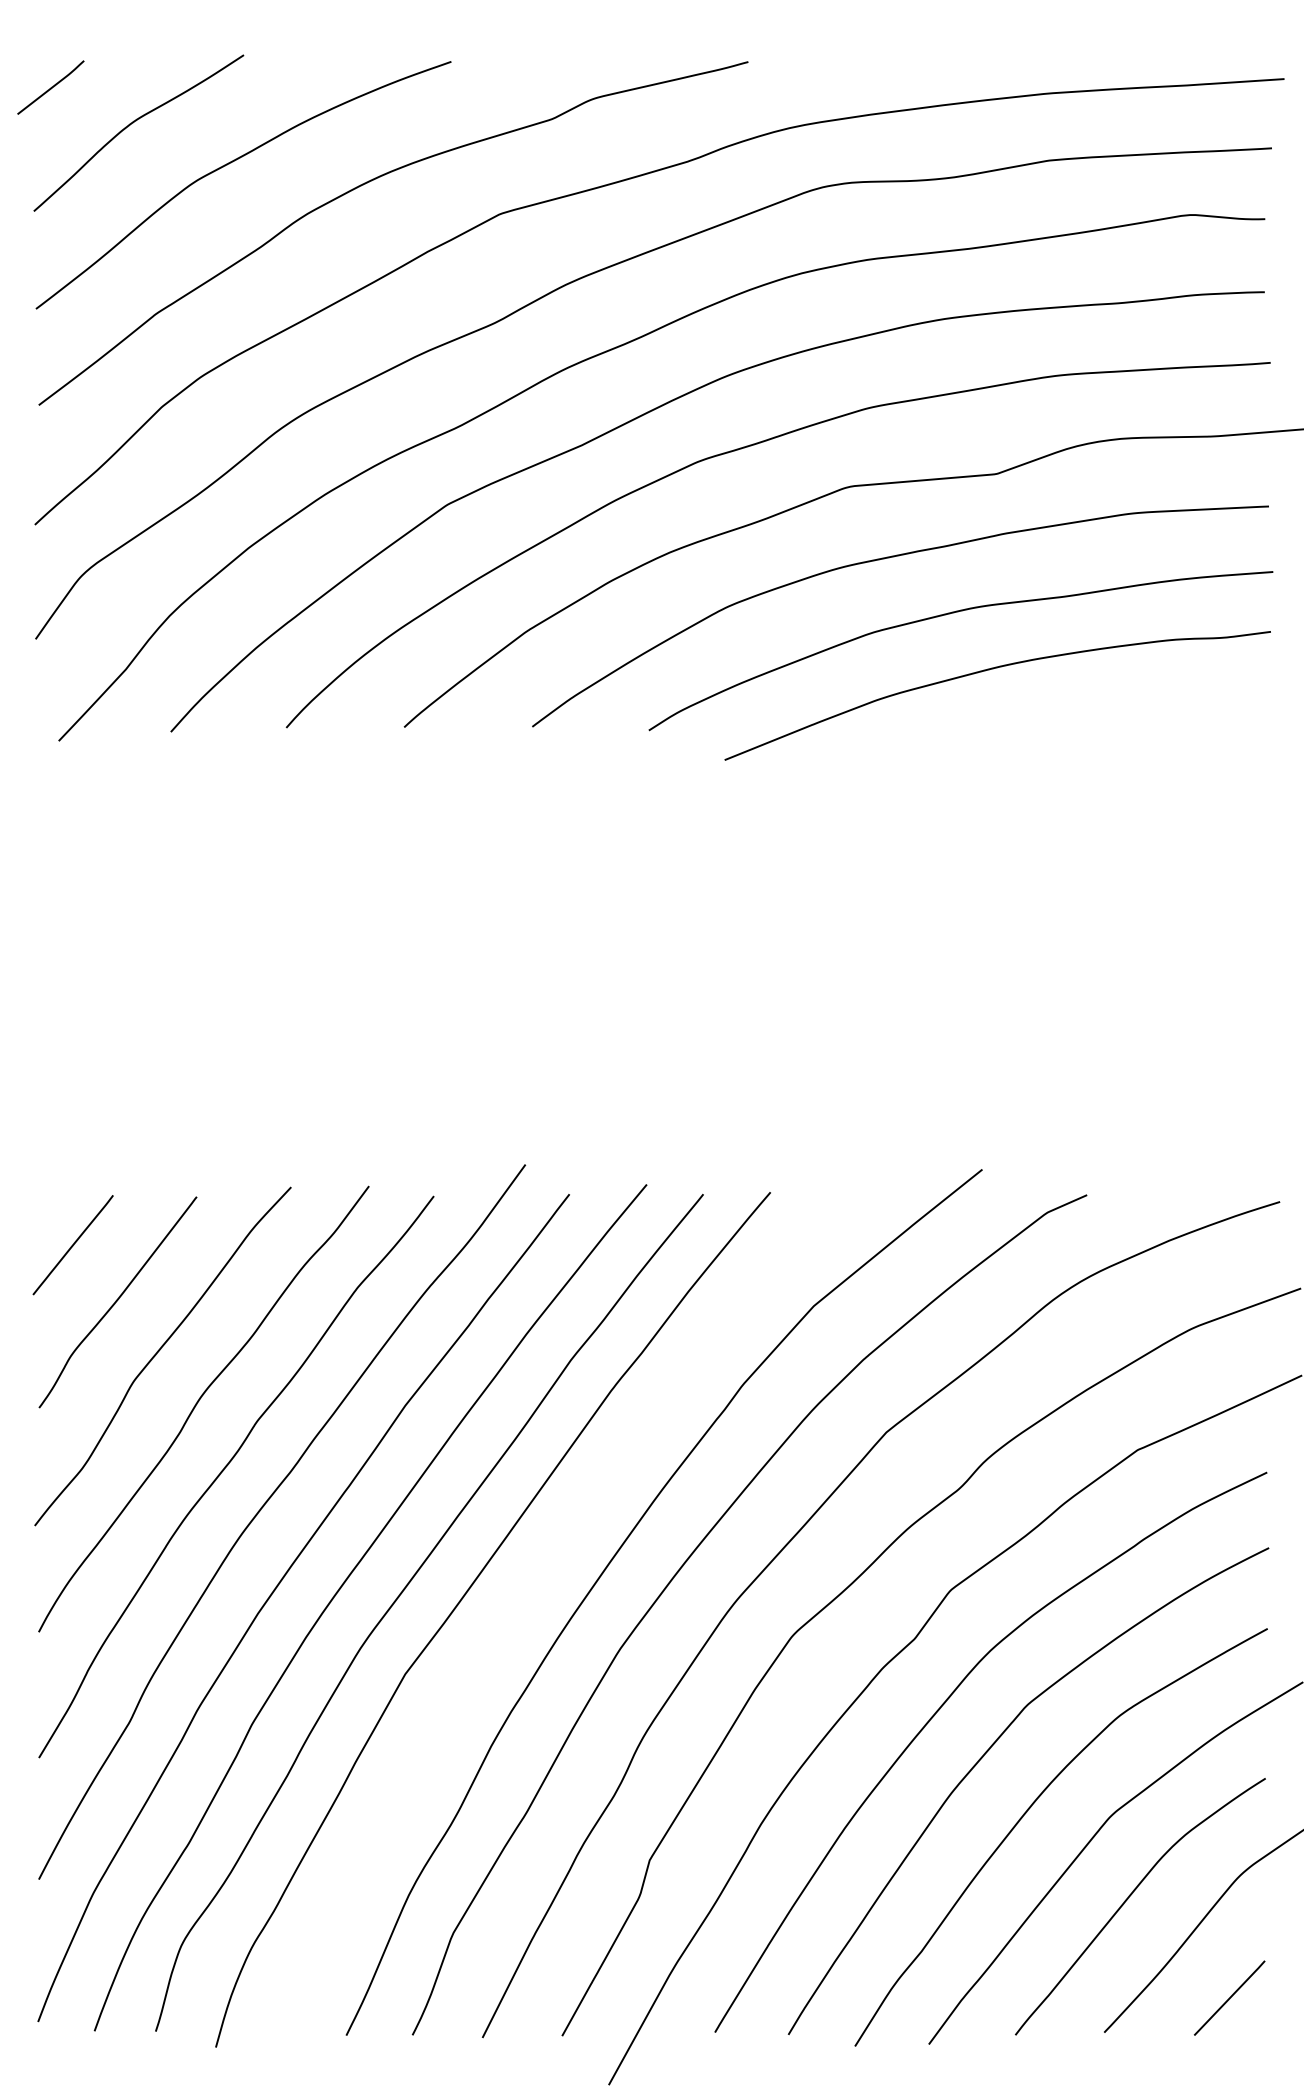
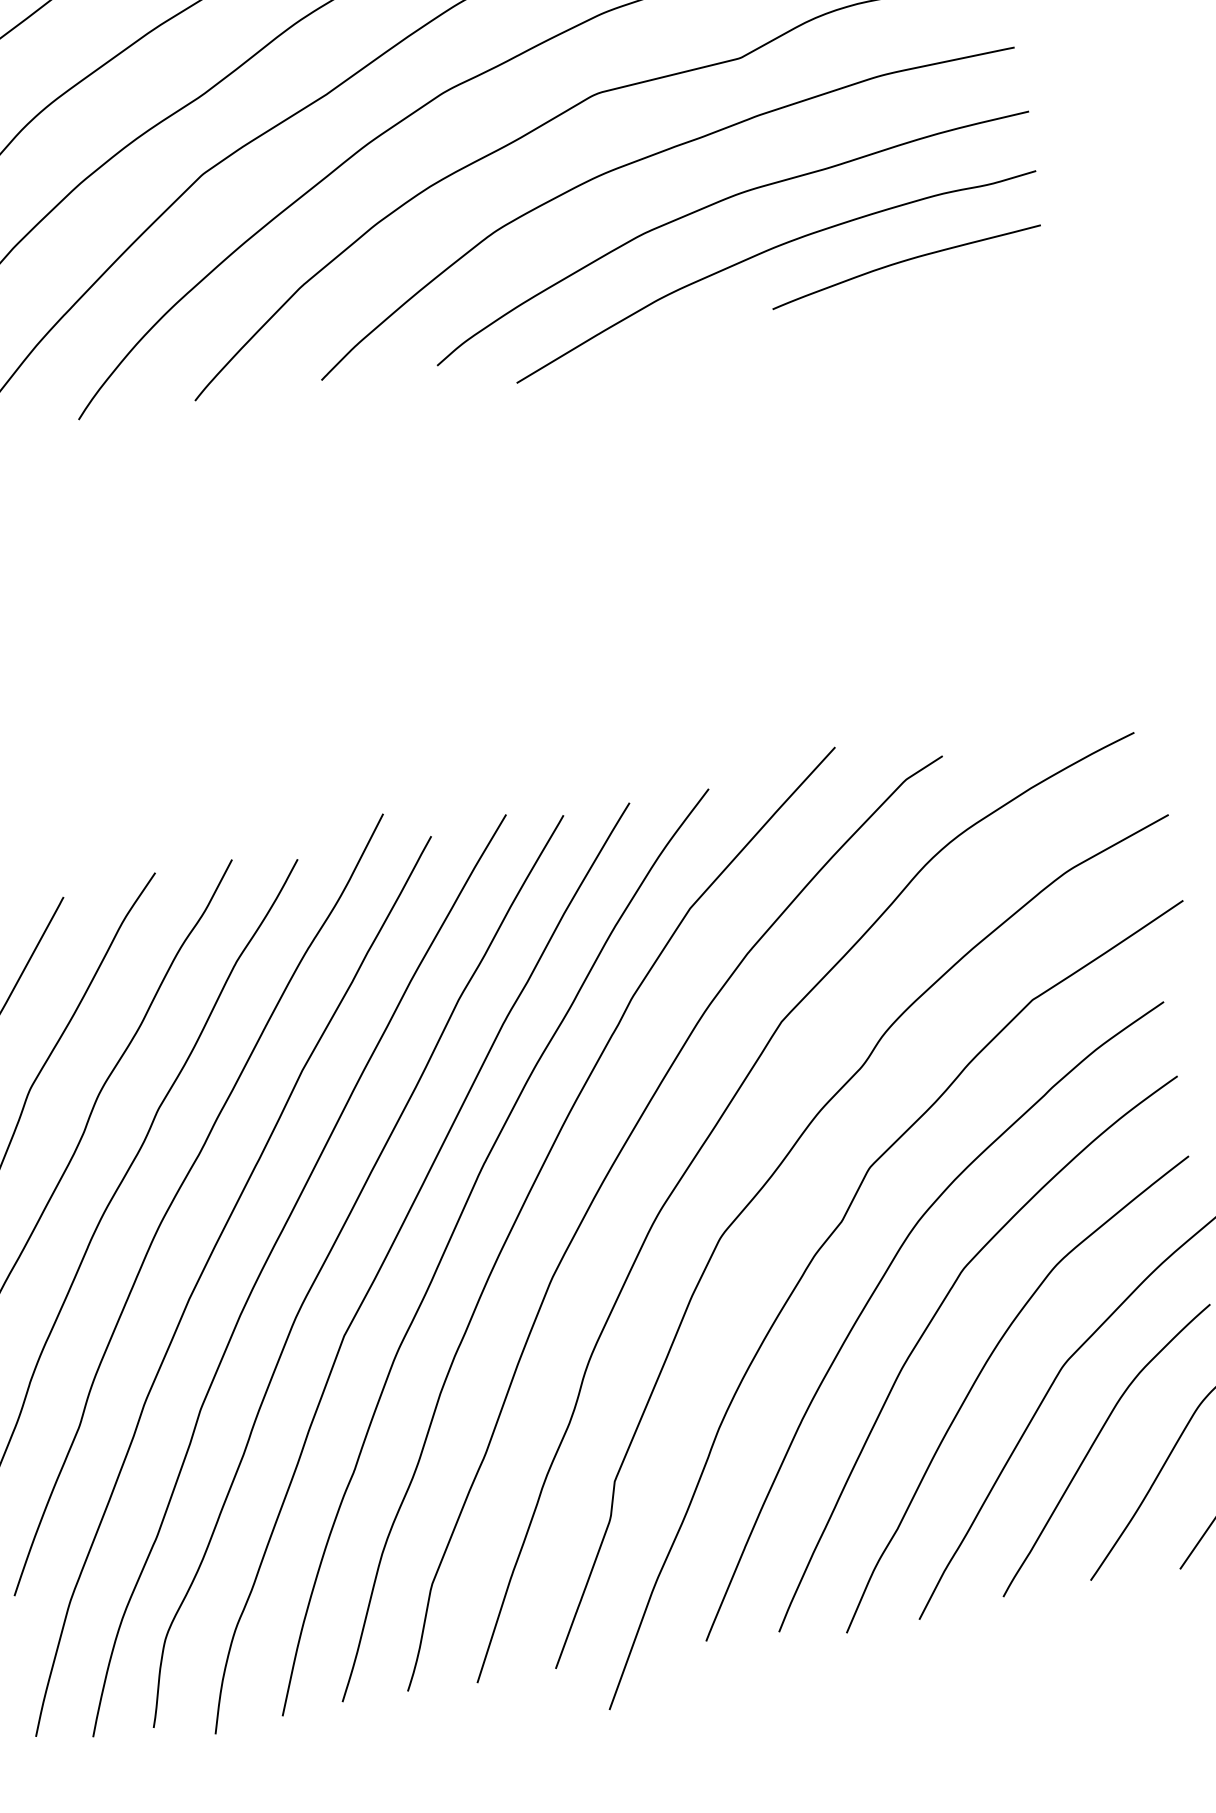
curve: (1125, 701) -> (903, 262), added
curve: (529, 1590) -> (453, 1233), added

